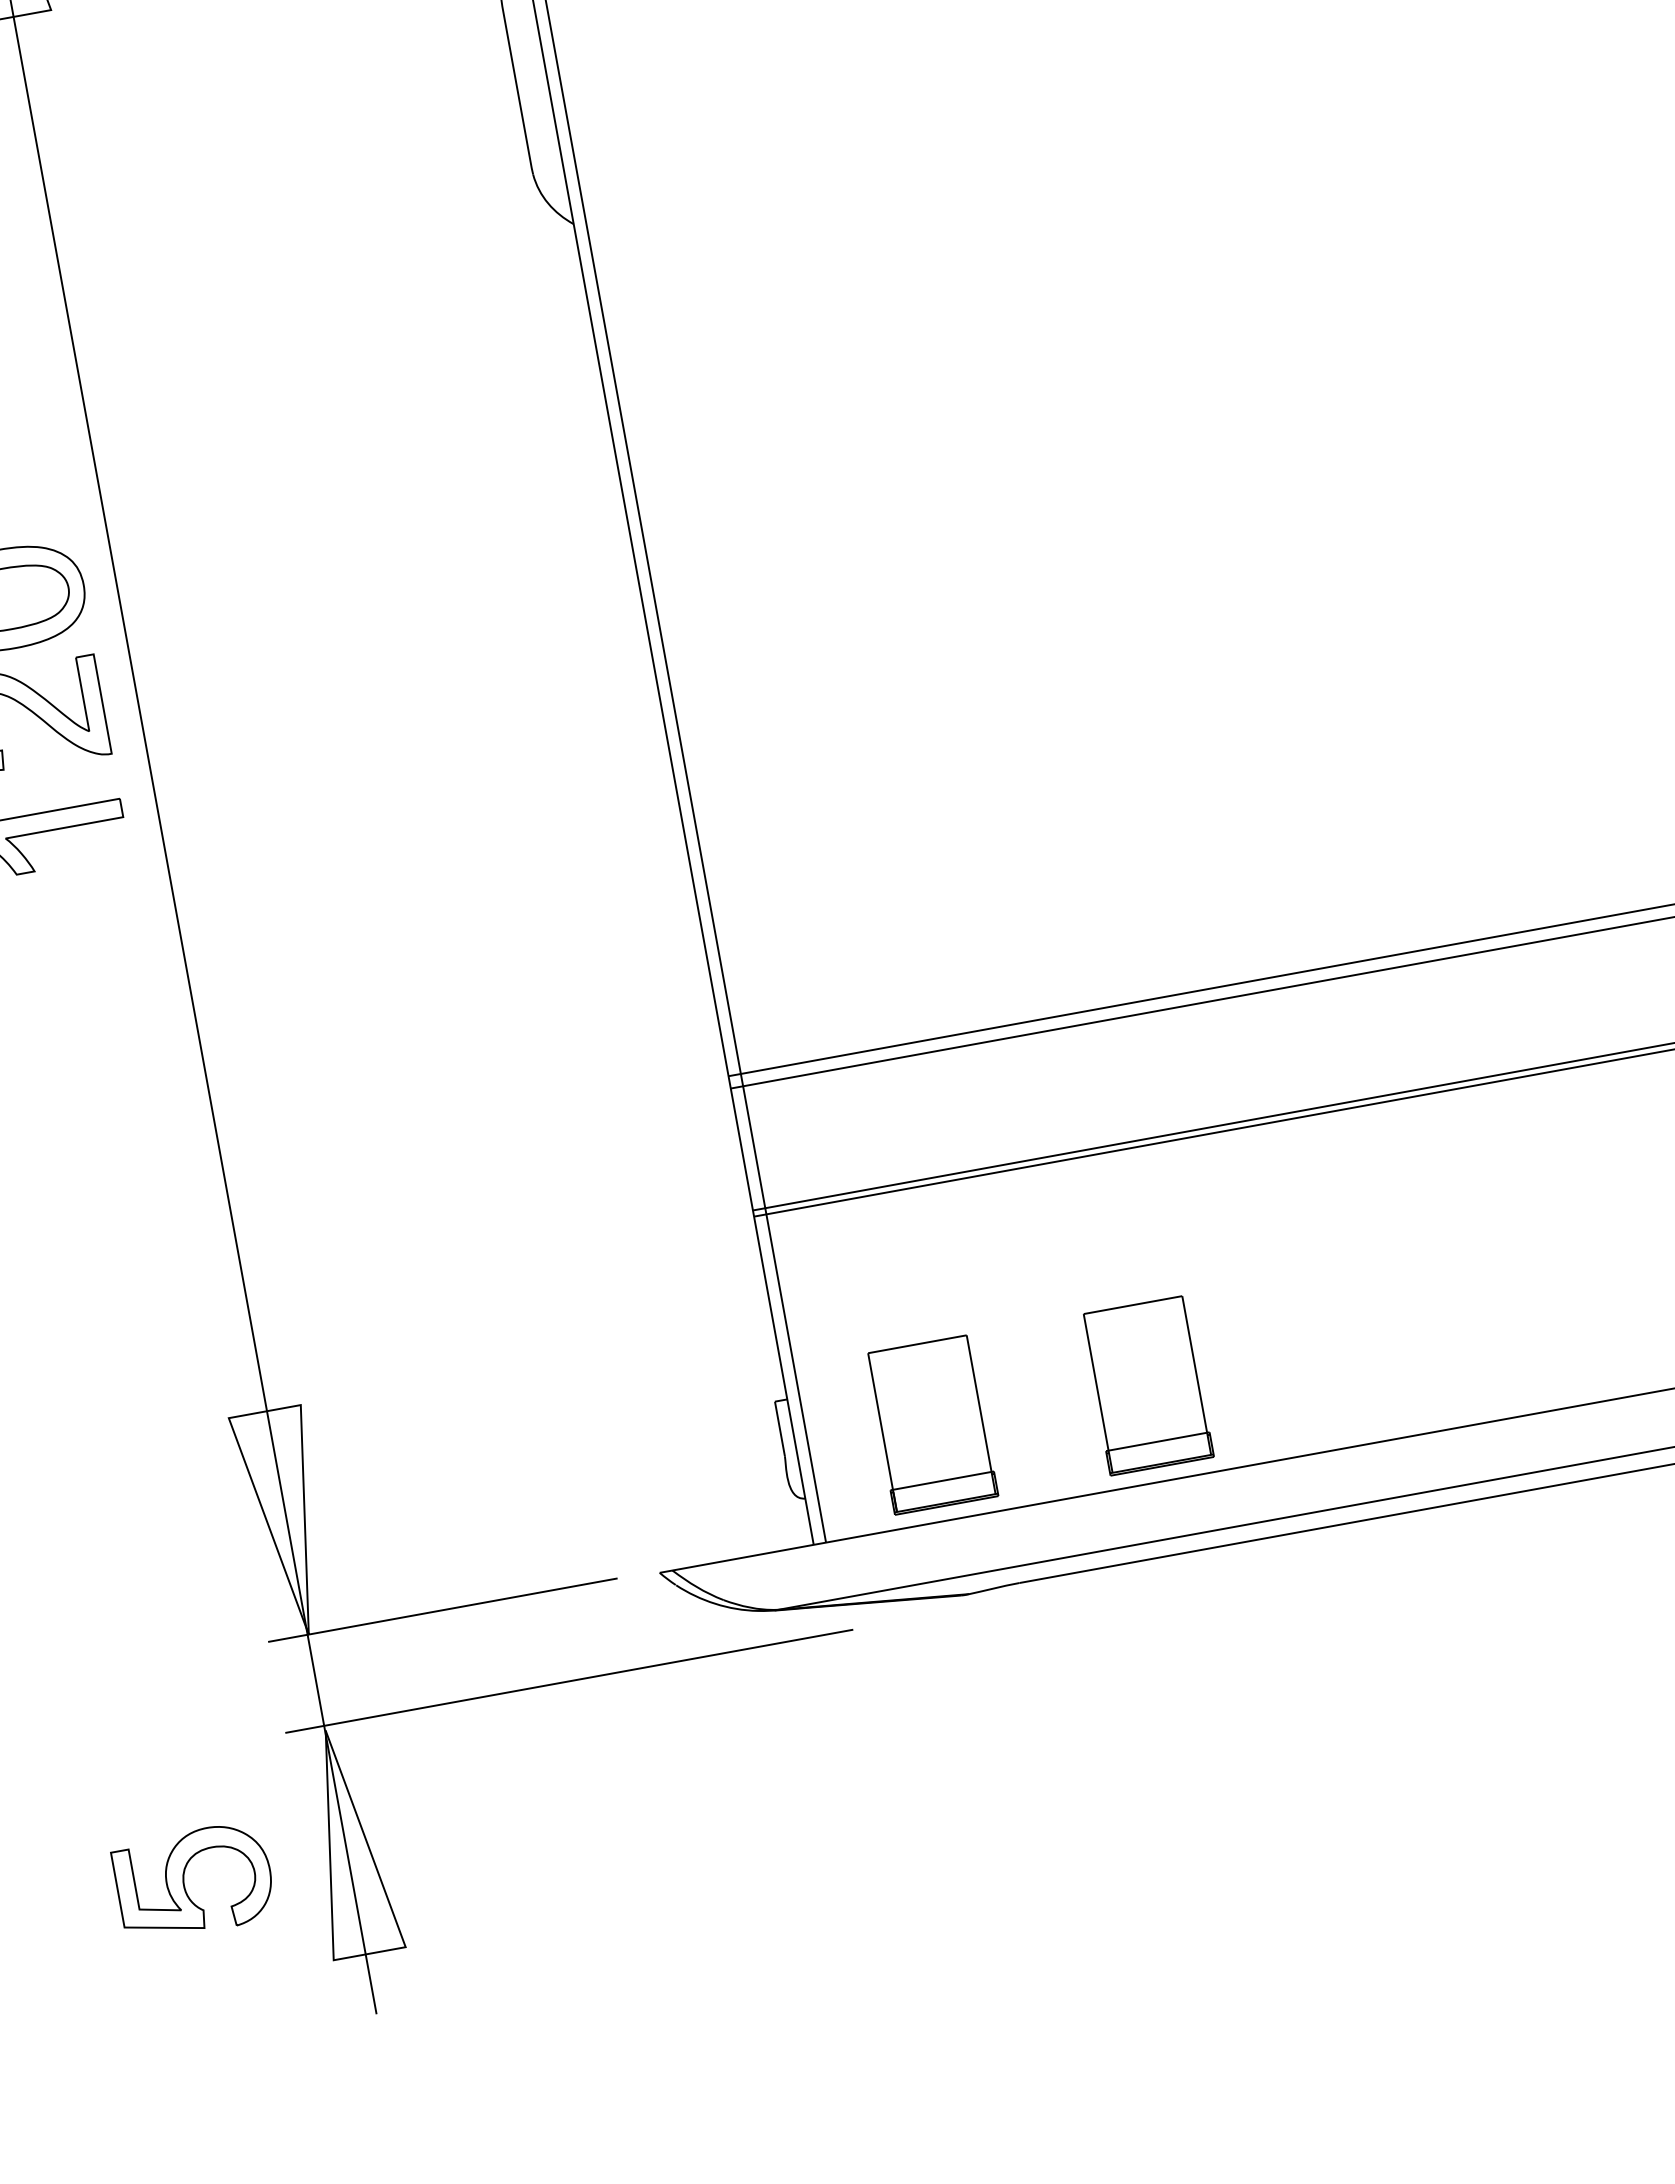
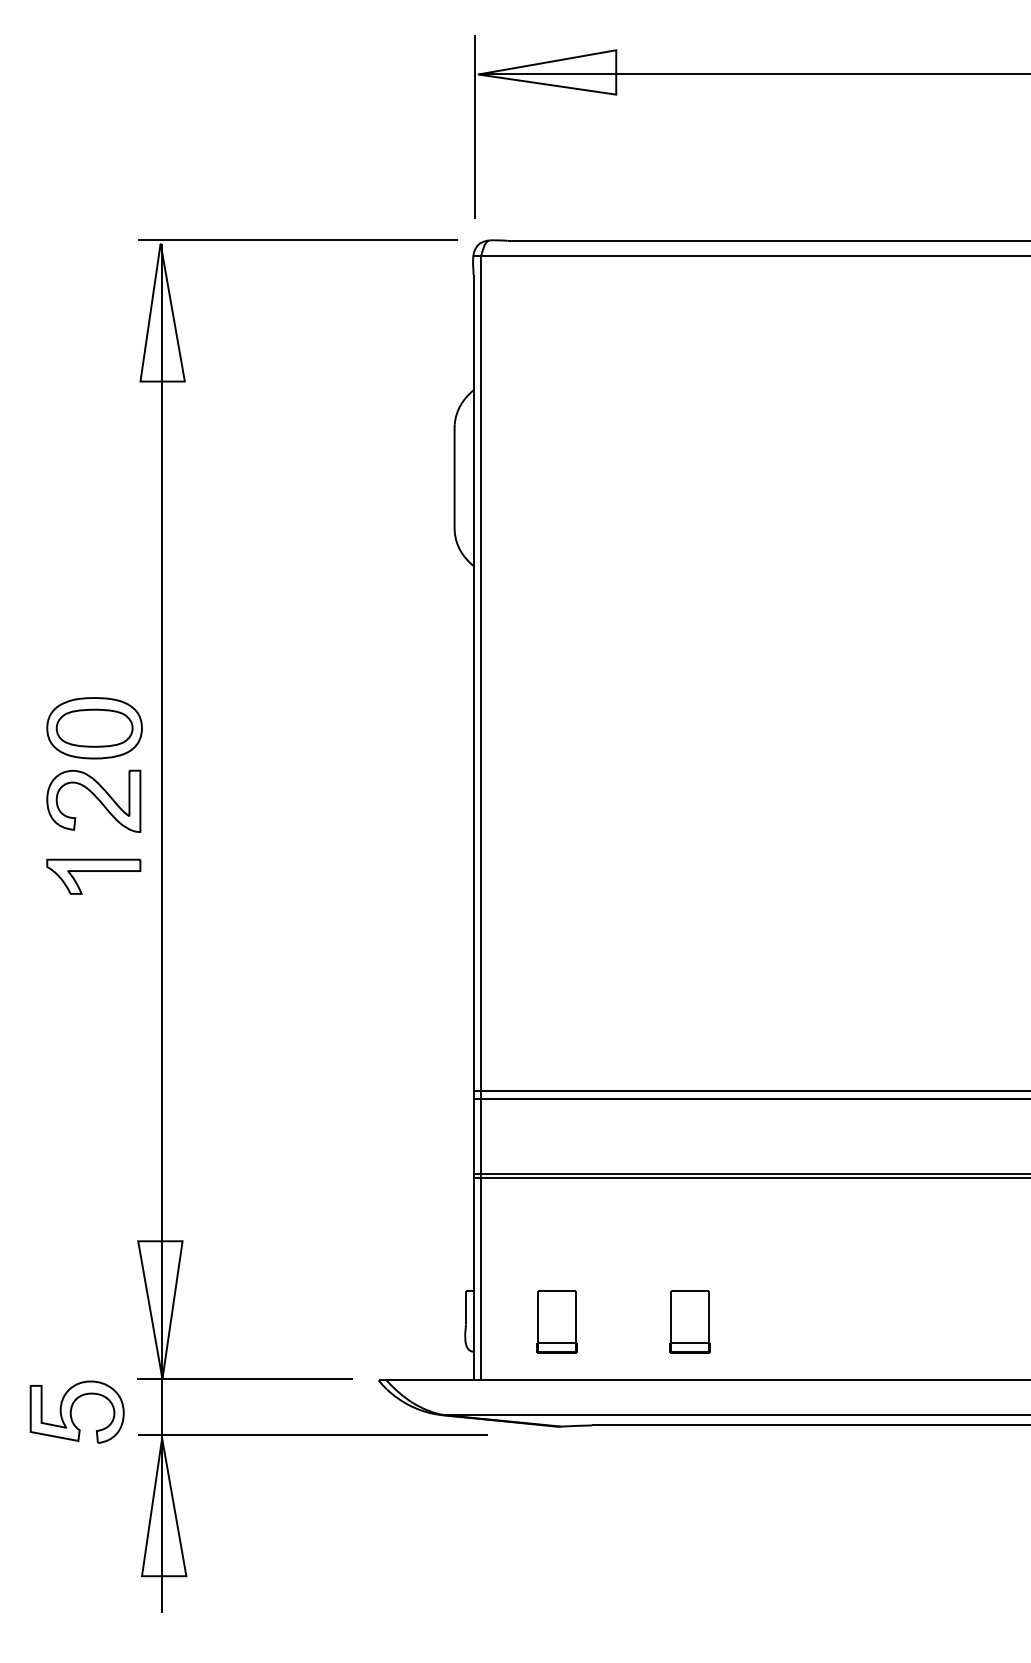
part: (1146, 1385) -> (689, 1321), size x0.62
part: (930, 1424) -> (556, 1321), size x0.62
part: (192, 1880) -> (76, 1411), moved

